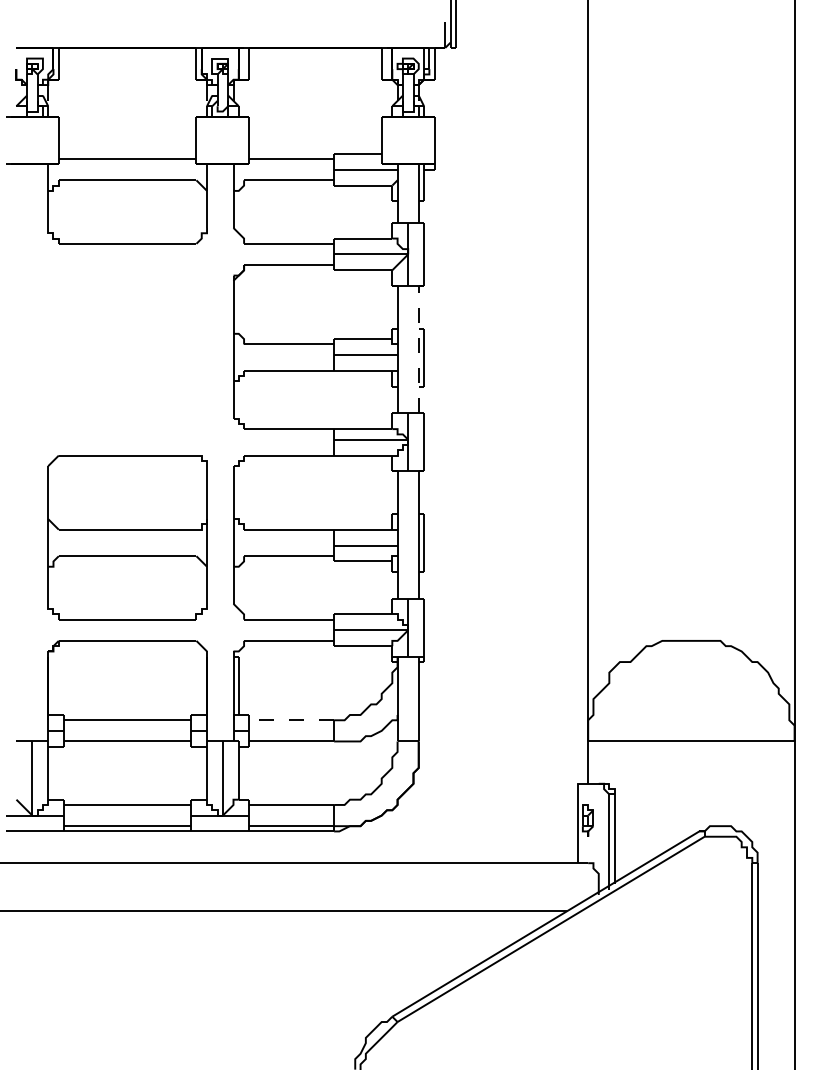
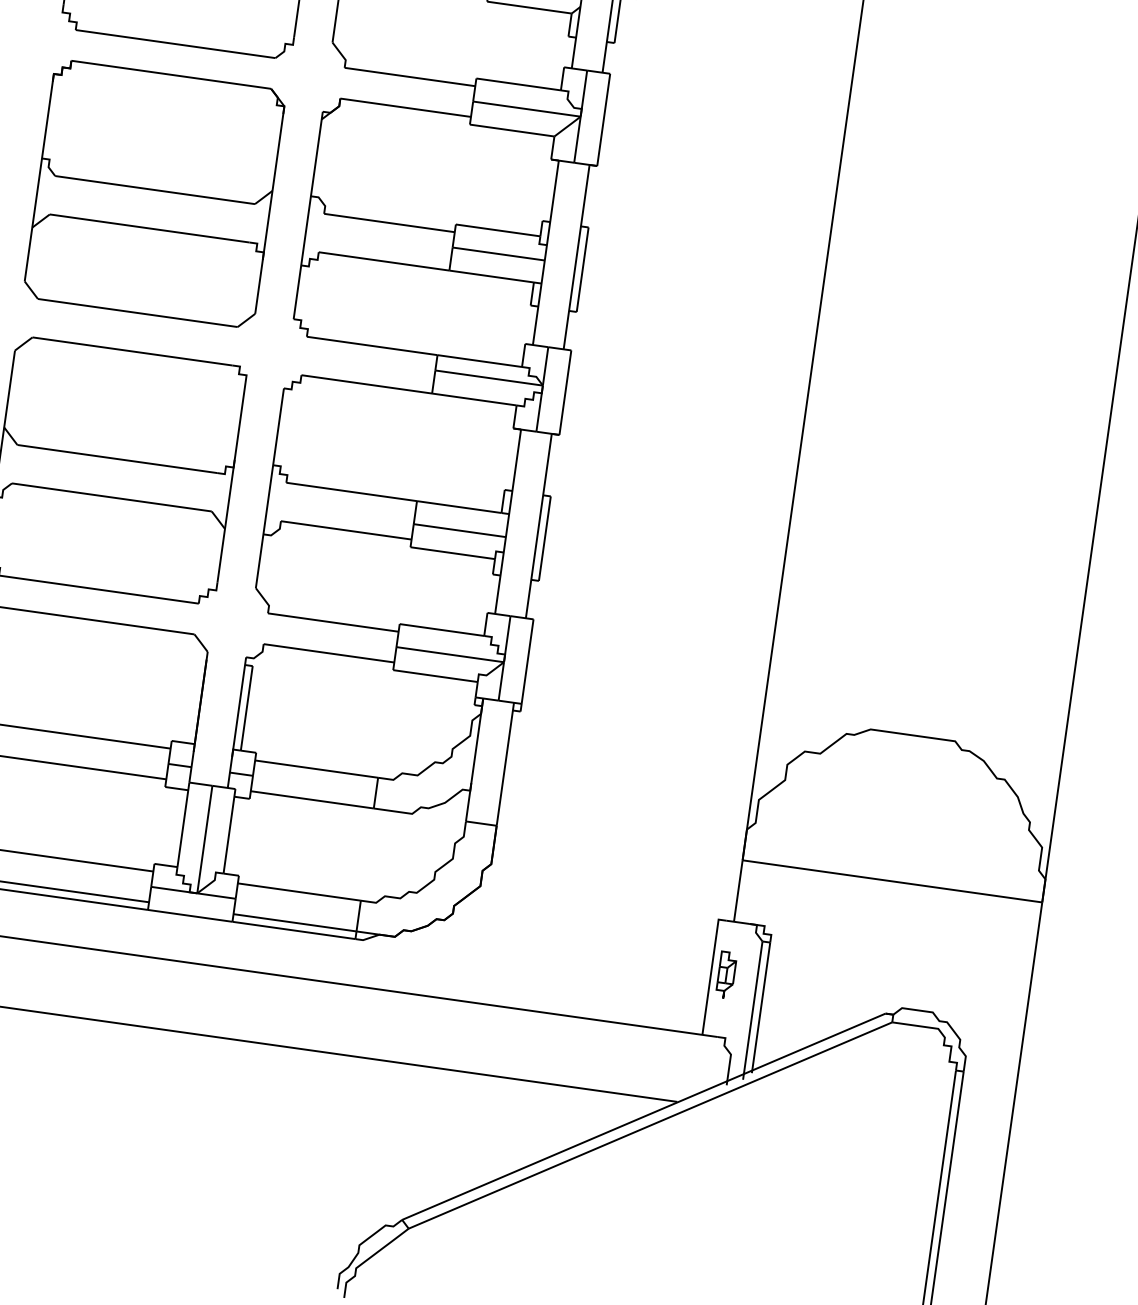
part: (127, 346) -> (154, 193), added
line: (418, 349) -> (576, 256), dashed -> solid
line: (291, 720) -> (316, 769), dashed -> solid

